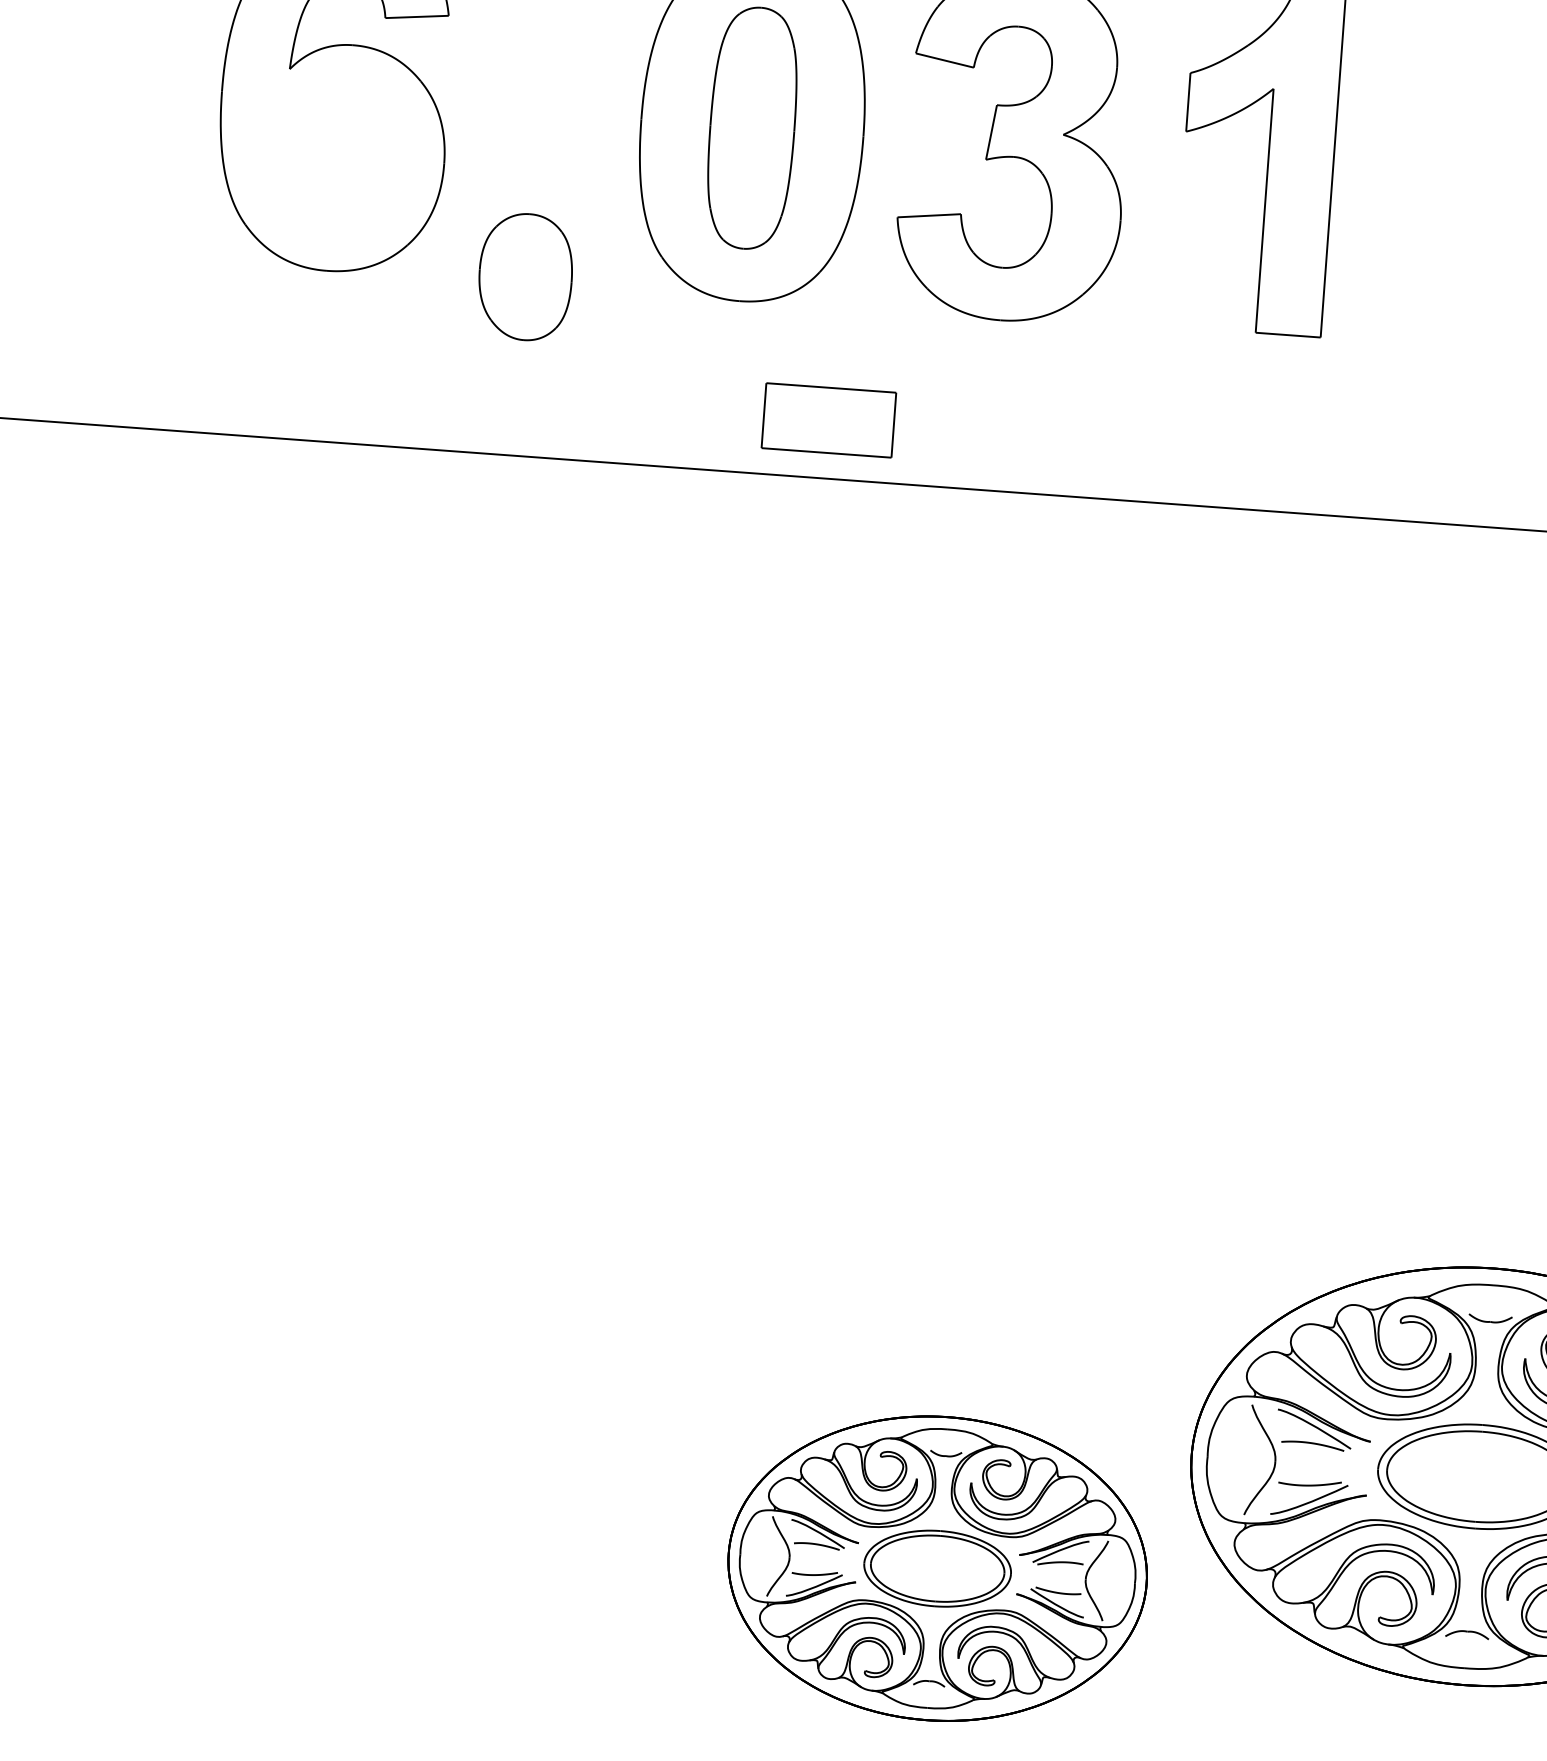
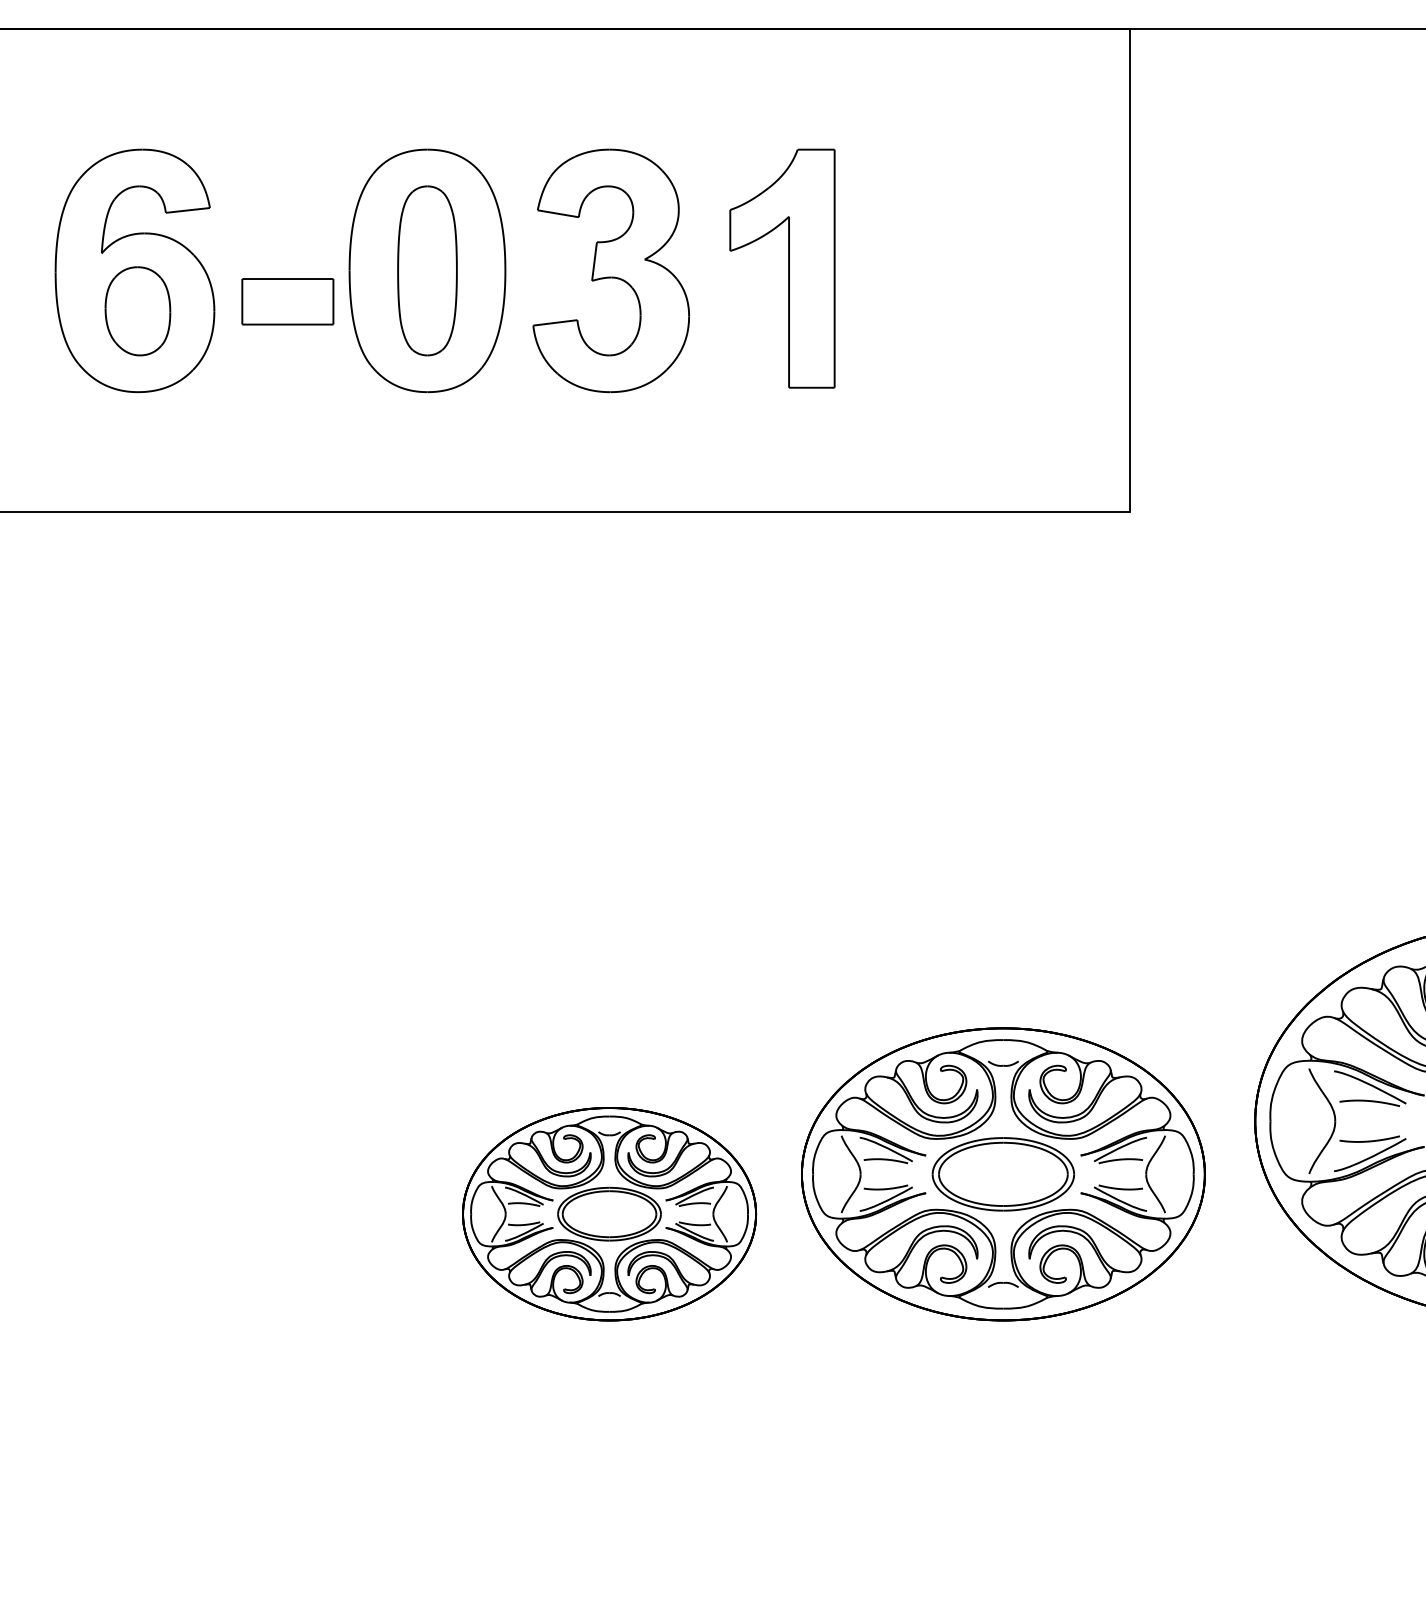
part: (524, 277) -> (137, 311), moved
part: (828, 419) -> (287, 301), moved
part: (937, 1569) -> (609, 1214), moved

